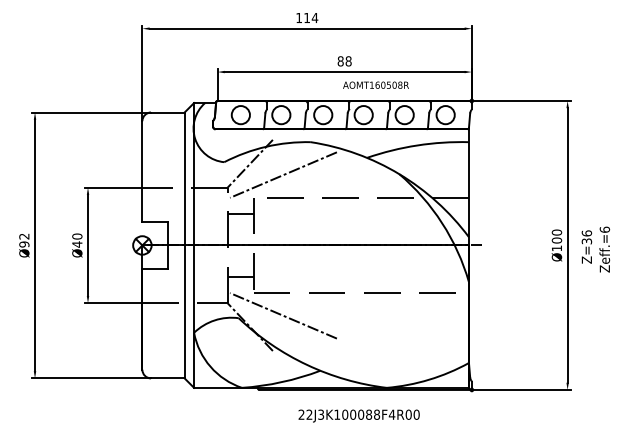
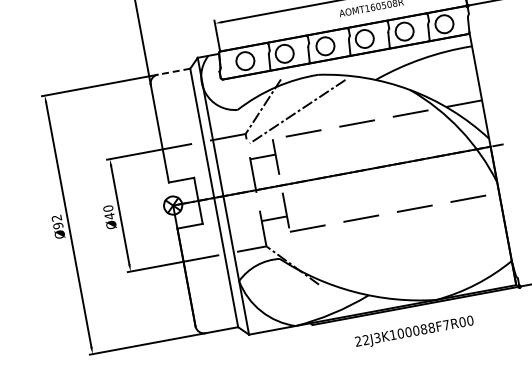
line: (167, 112) -> (173, 71), solid -> dashed
line: (283, 315) -> (322, 248), removed
text: (391, 414) -> (445, 325), 22J3K100088F4R00 -> 22J3K100088F7R00

